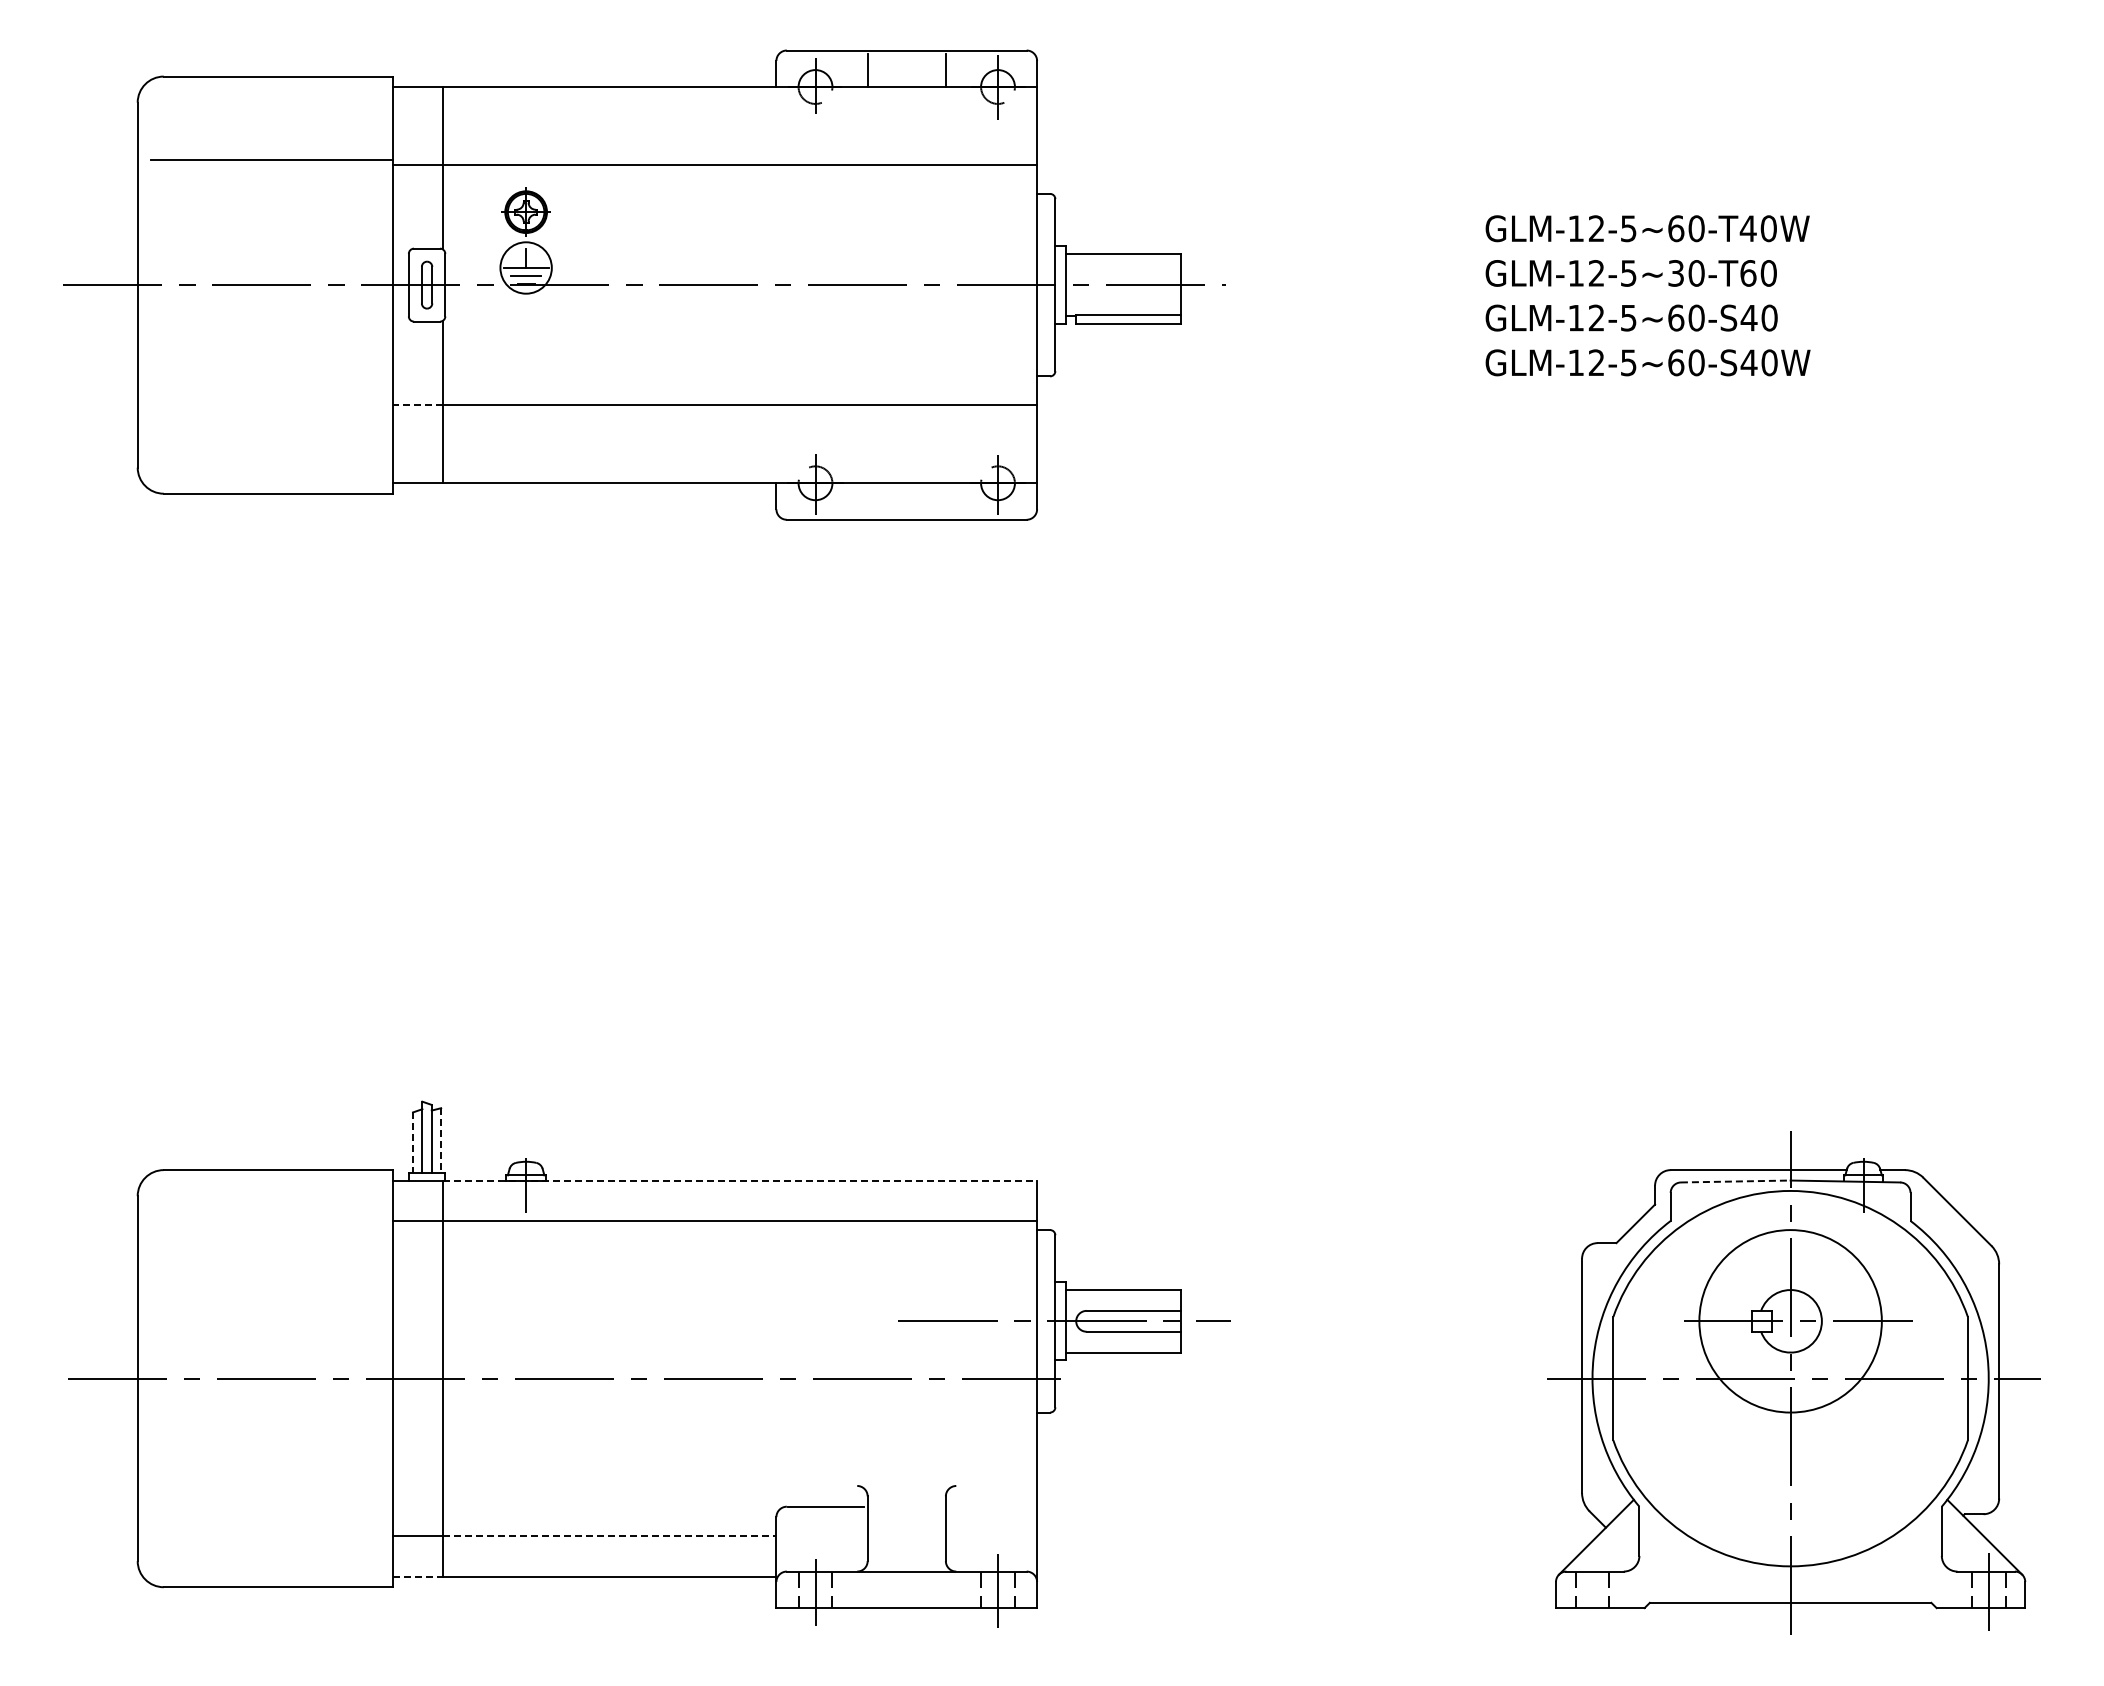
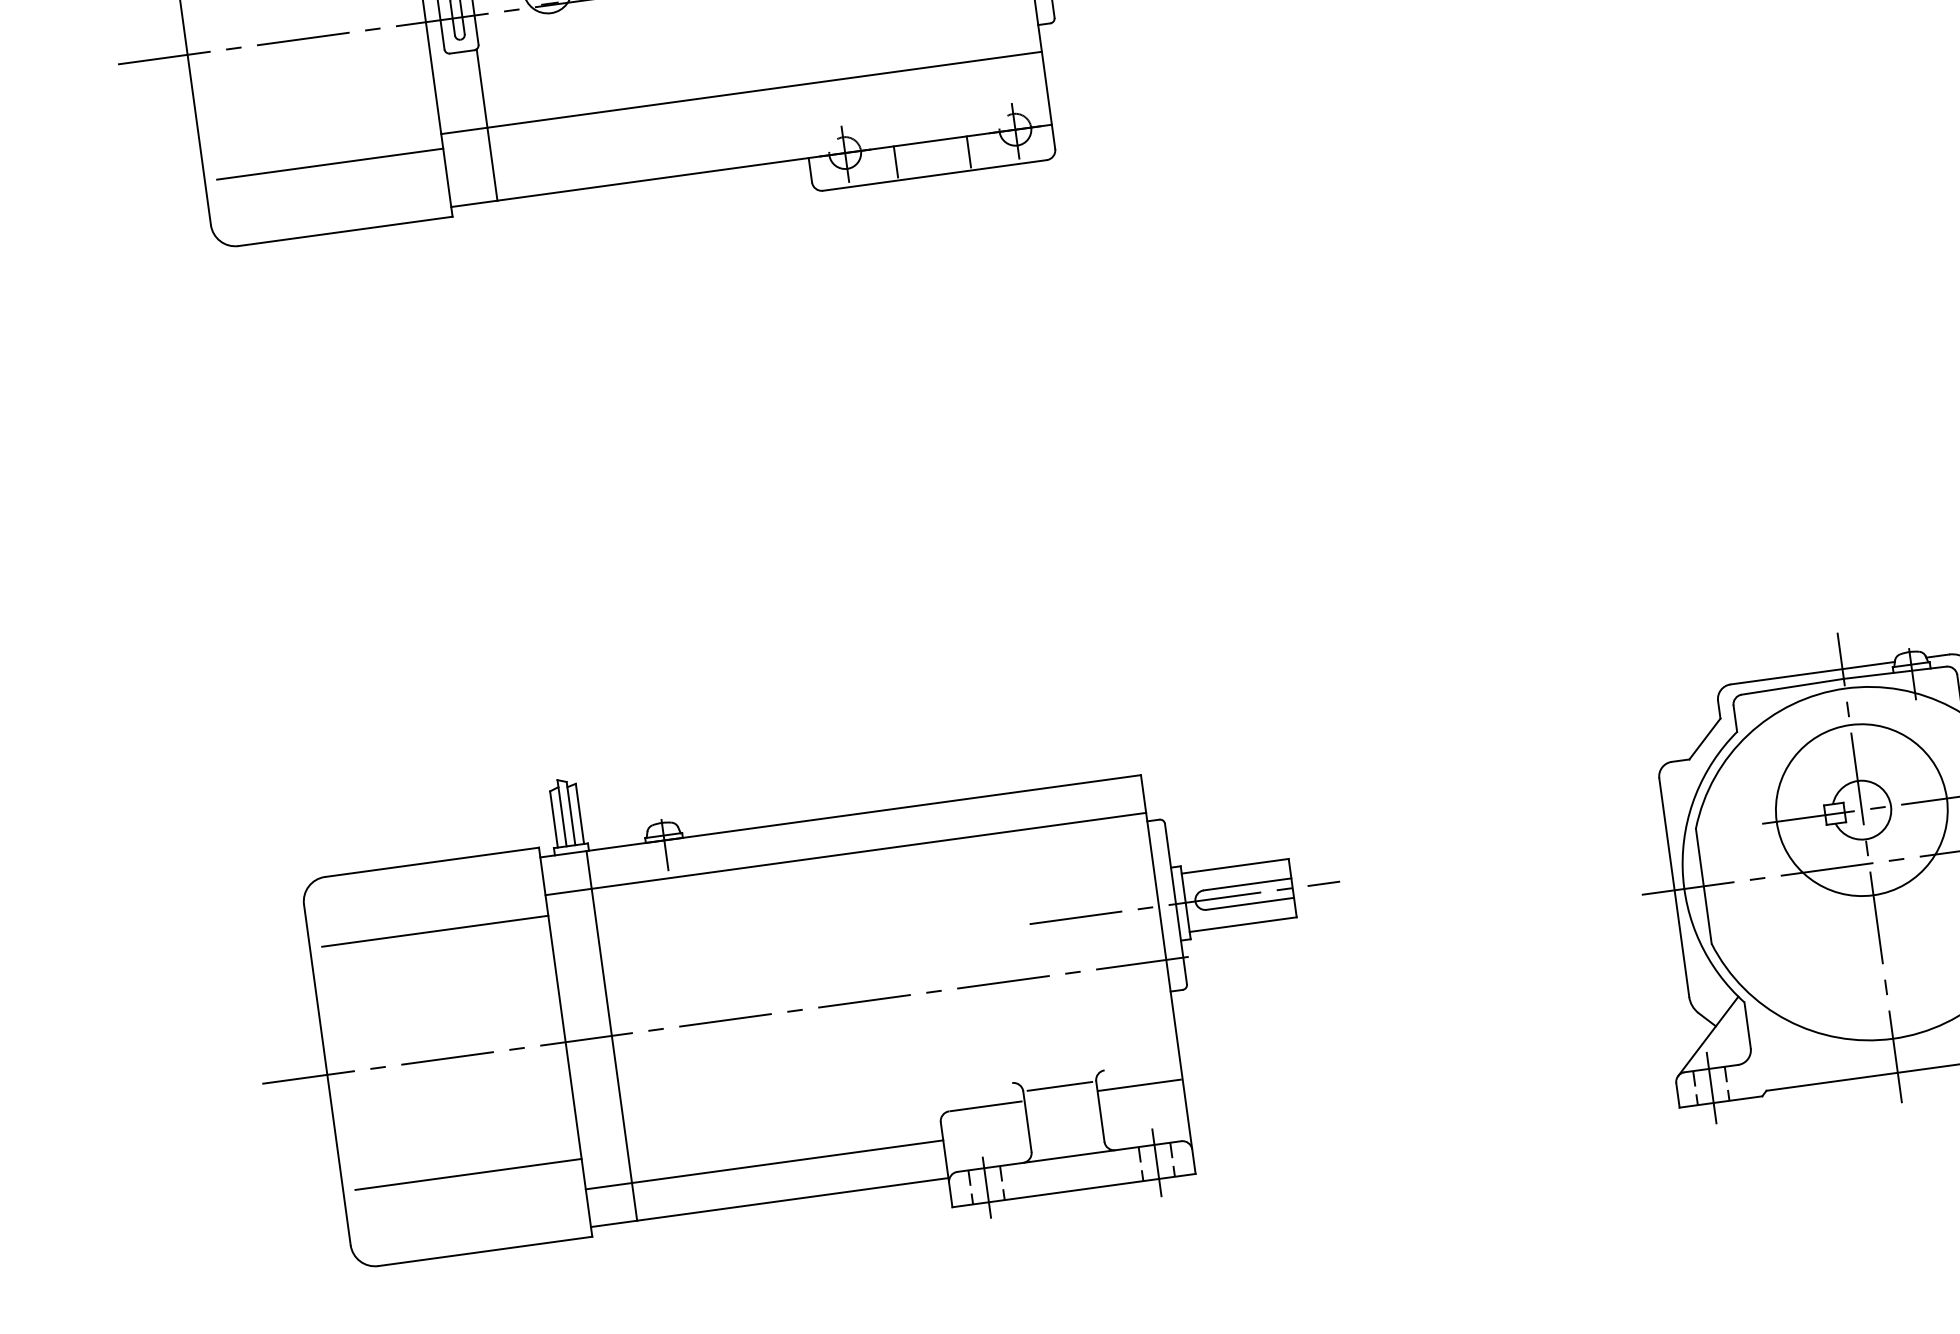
line: (417, 405) -> (463, 131), dashed -> solid
line: (271, 420) -> (329, 164), added
line: (867, 499) -> (895, 161), added
line: (945, 499) -> (968, 151), added
line: (441, 1140) -> (580, 813), dashed -> solid
line: (413, 1143) -> (554, 820), dashed -> solid
line: (740, 1180) -> (864, 813), dashed -> solid
line: (1735, 1181) -> (1792, 686), dashed -> solid
line: (271, 1243) -> (434, 931), added
line: (906, 1496) -> (1059, 1086), added
line: (271, 1503) -> (468, 1174), added
line: (991, 1506) -> (1140, 1085), added
line: (609, 1536) -> (787, 1161), dashed -> solid
line: (417, 1576) -> (613, 1223), dashed -> solid
line: (1592, 1591) -> (1711, 1087), added

